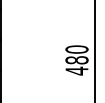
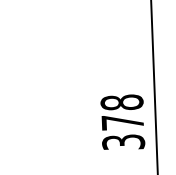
text: (76, 60) -> (121, 122), 480 -> 378

